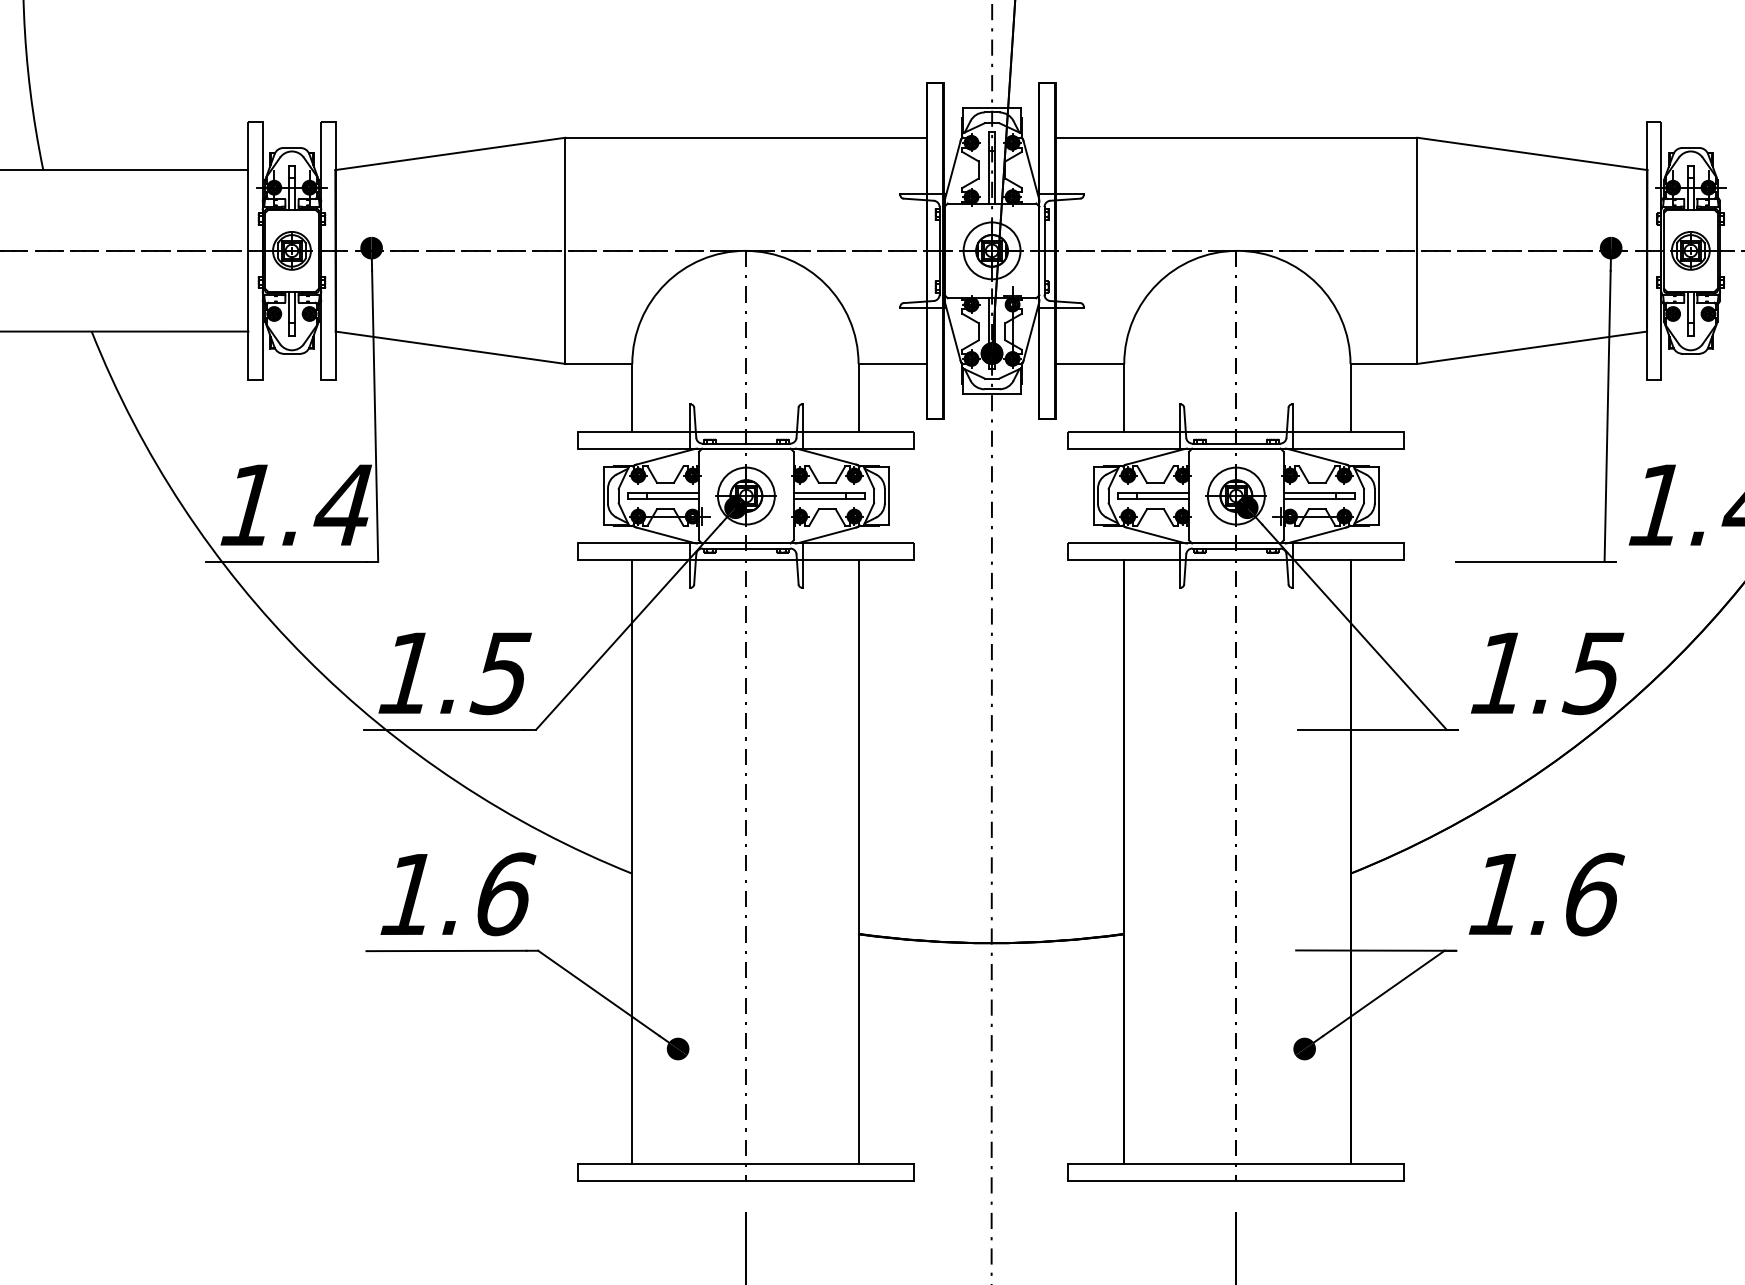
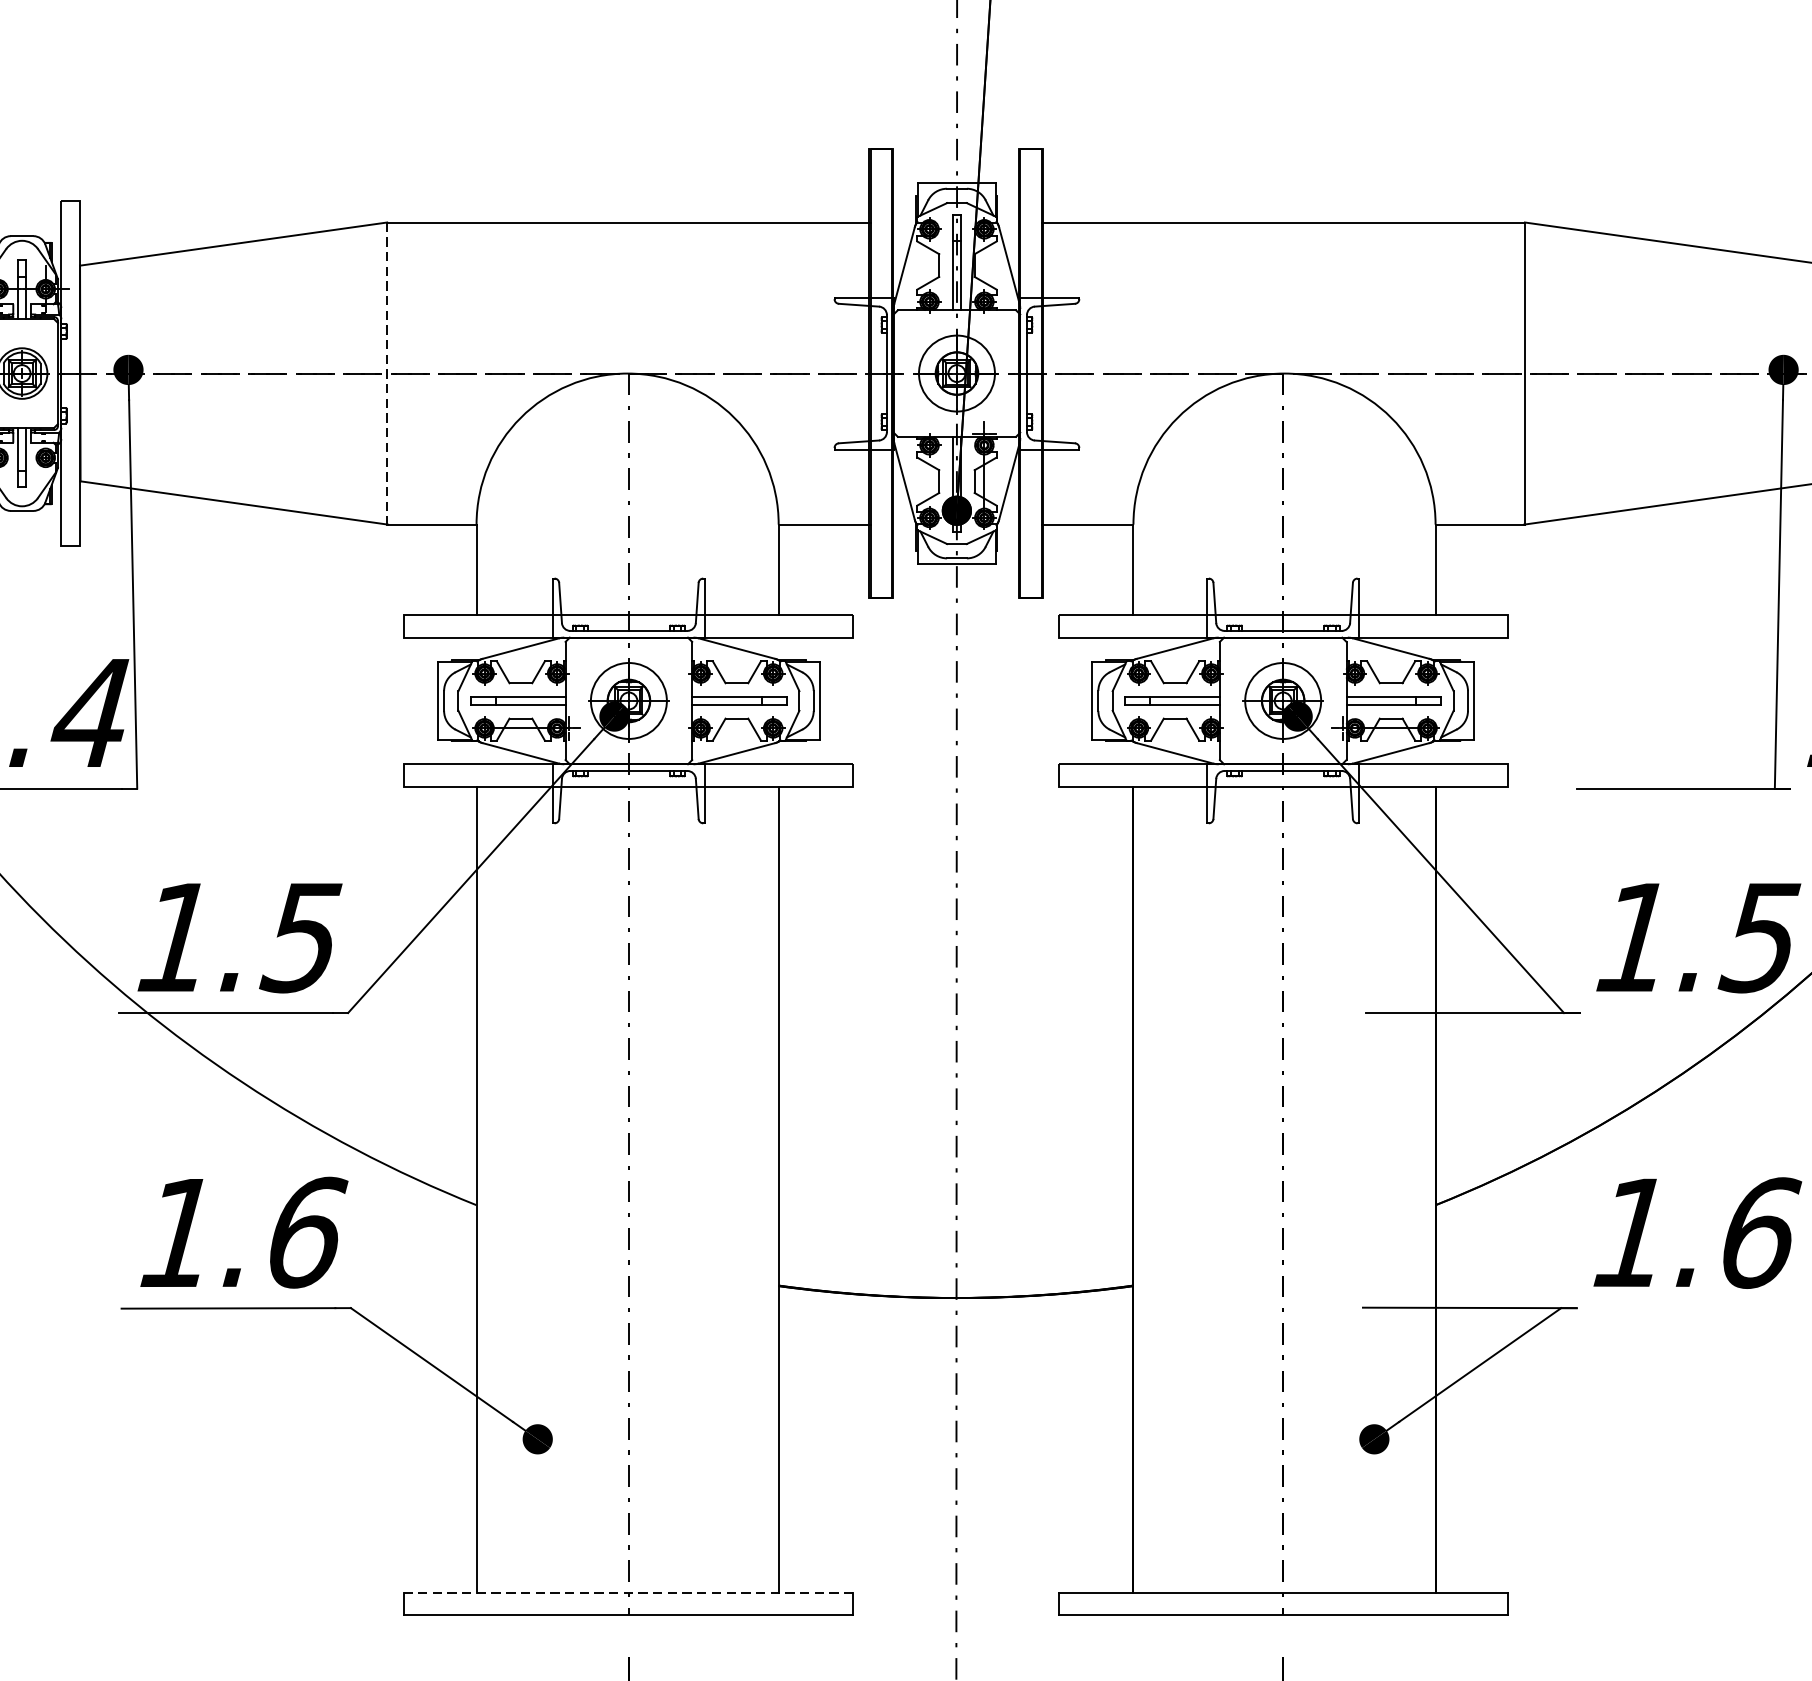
line: (565, 251) -> (387, 374), solid -> dashed
line: (745, 1163) -> (627, 1592), solid -> dashed

